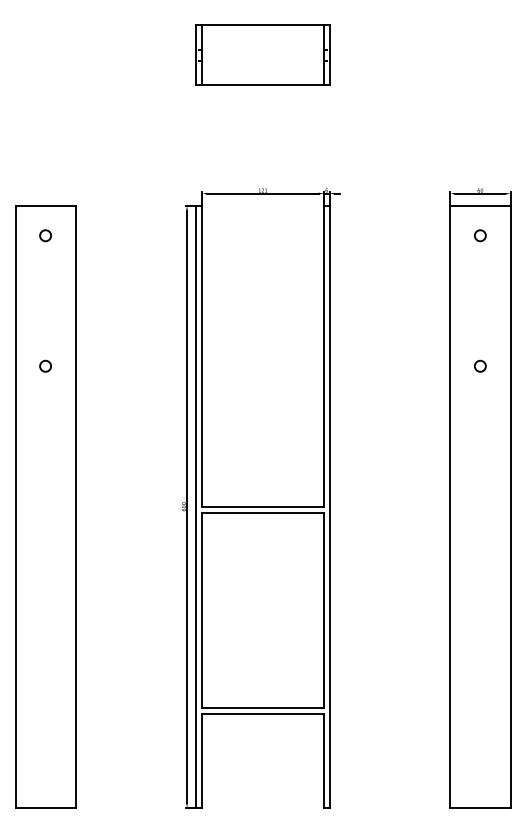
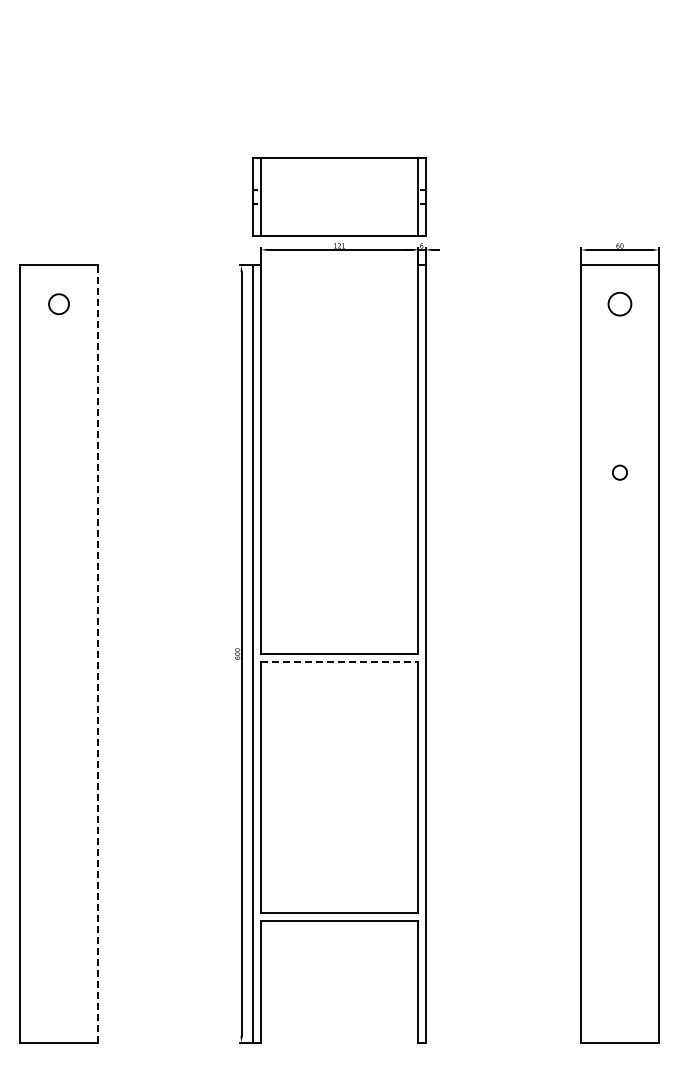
part: (263, 54) -> (339, 196), moved
circle: (45, 235) -> (58, 304), size x1.4
circle: (480, 235) -> (619, 304), size x1.6
circle: (45, 366) -> (58, 472), removed
line: (75, 507) -> (97, 654), solid -> dashed
line: (263, 512) -> (339, 661), solid -> dashed

